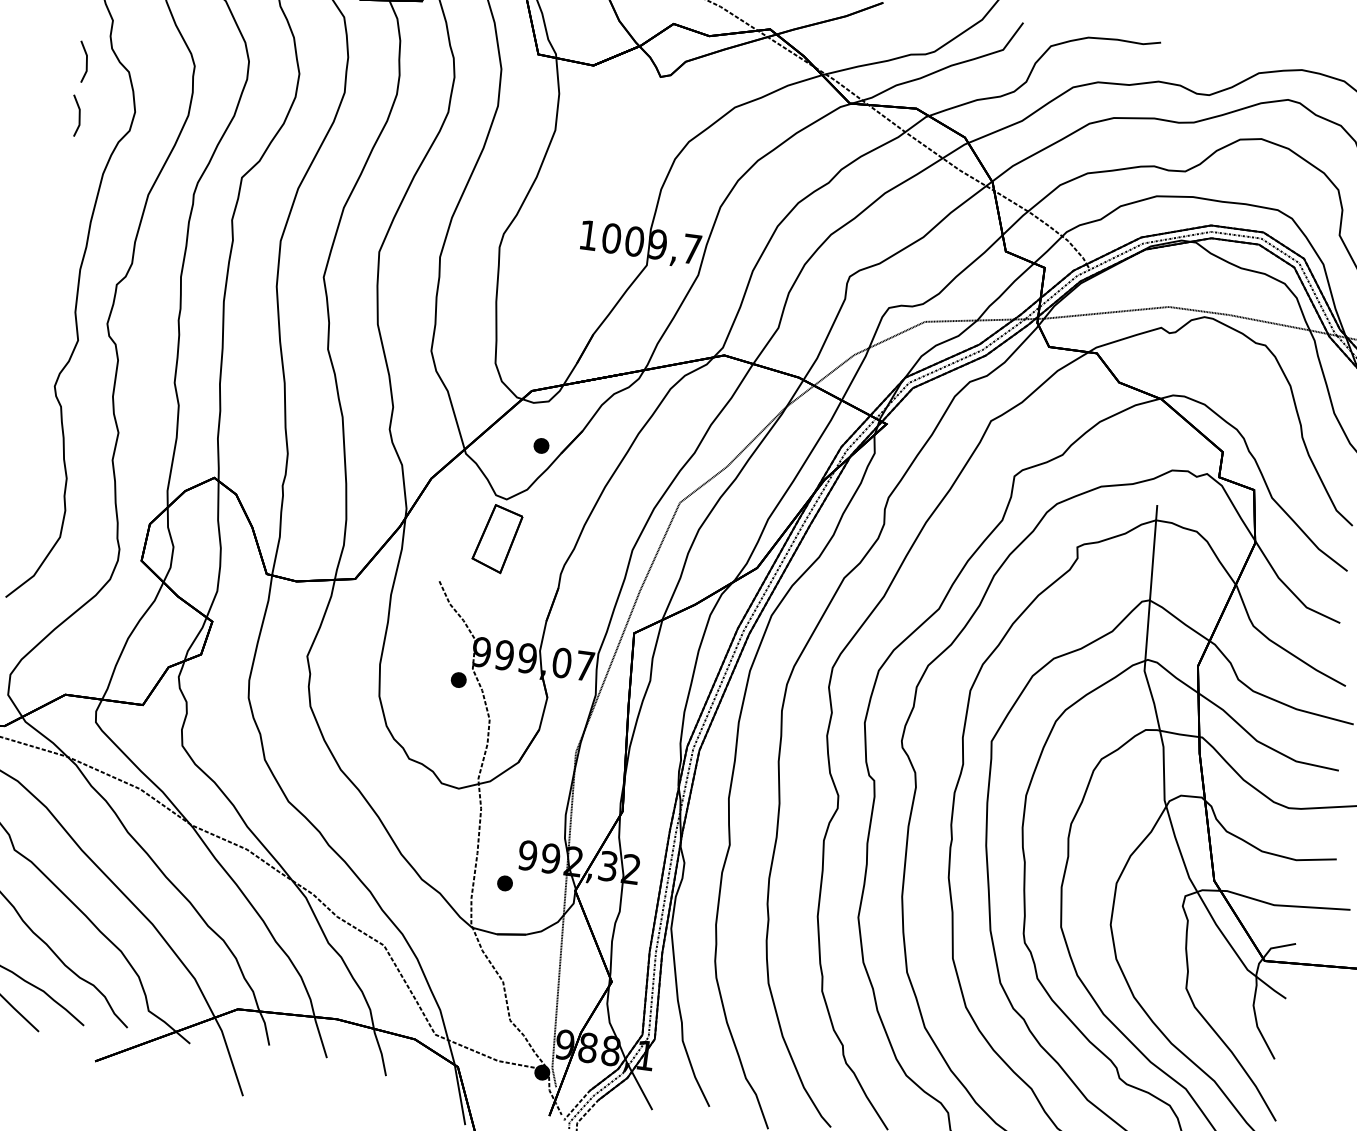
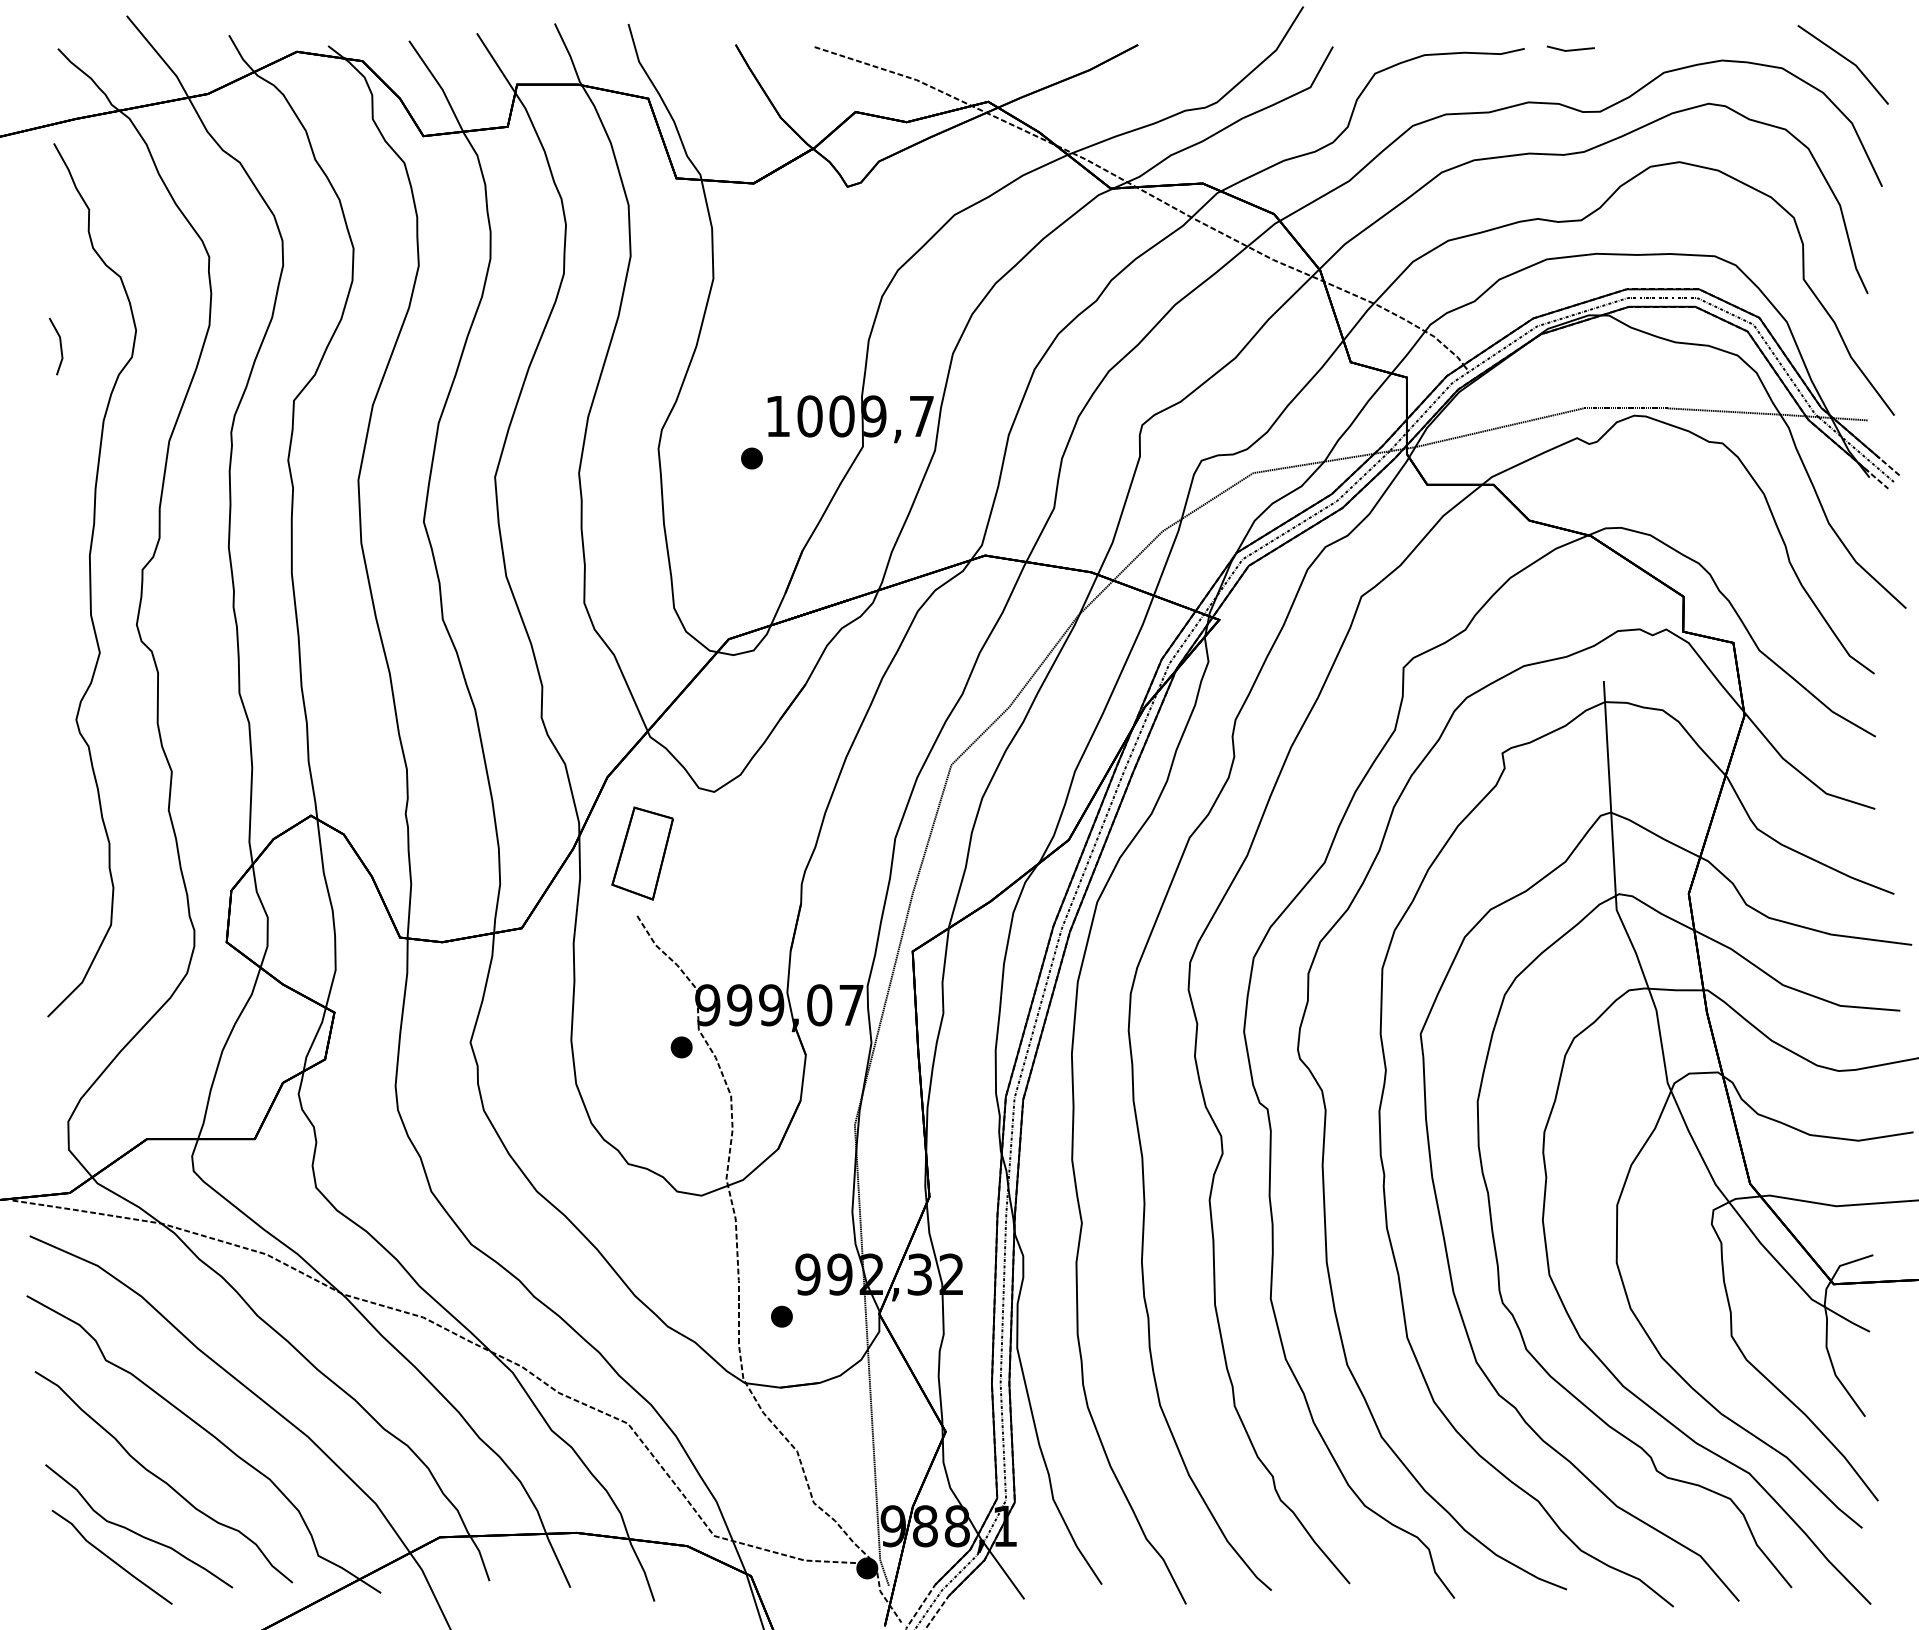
line: (1193, 47) -> (1570, 49), added
line: (85, 60) -> (59, 268), removed
part: (541, 445) -> (751, 458), moved
part: (497, 538) -> (642, 853), moved

